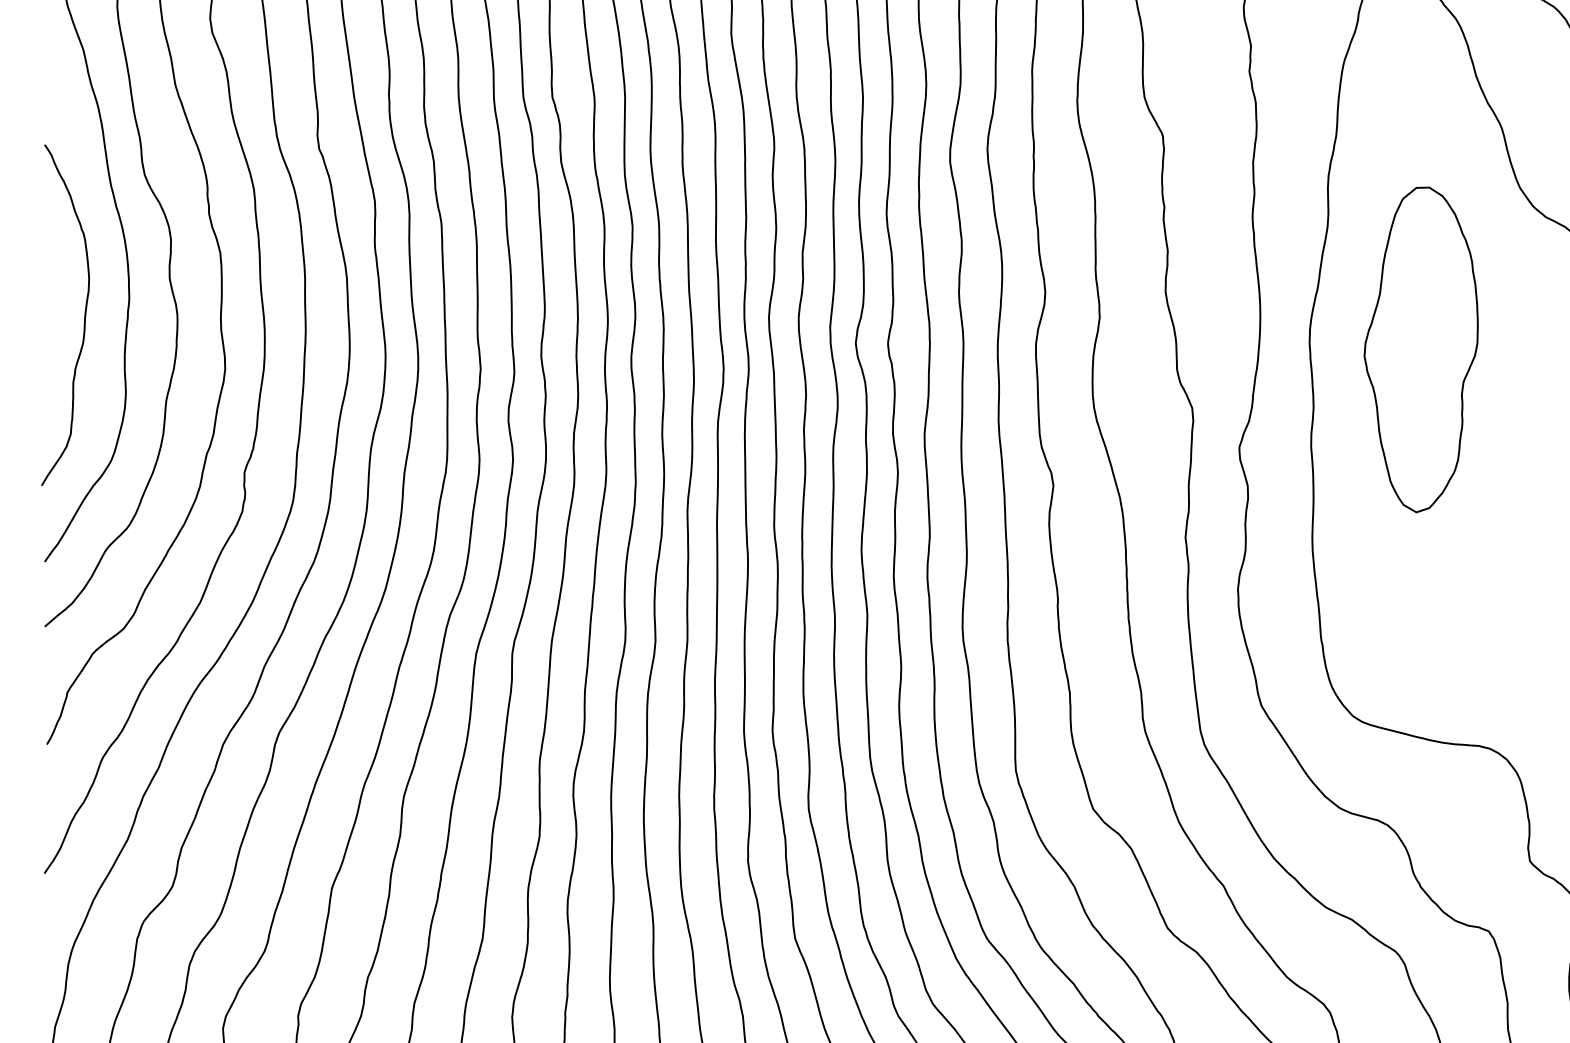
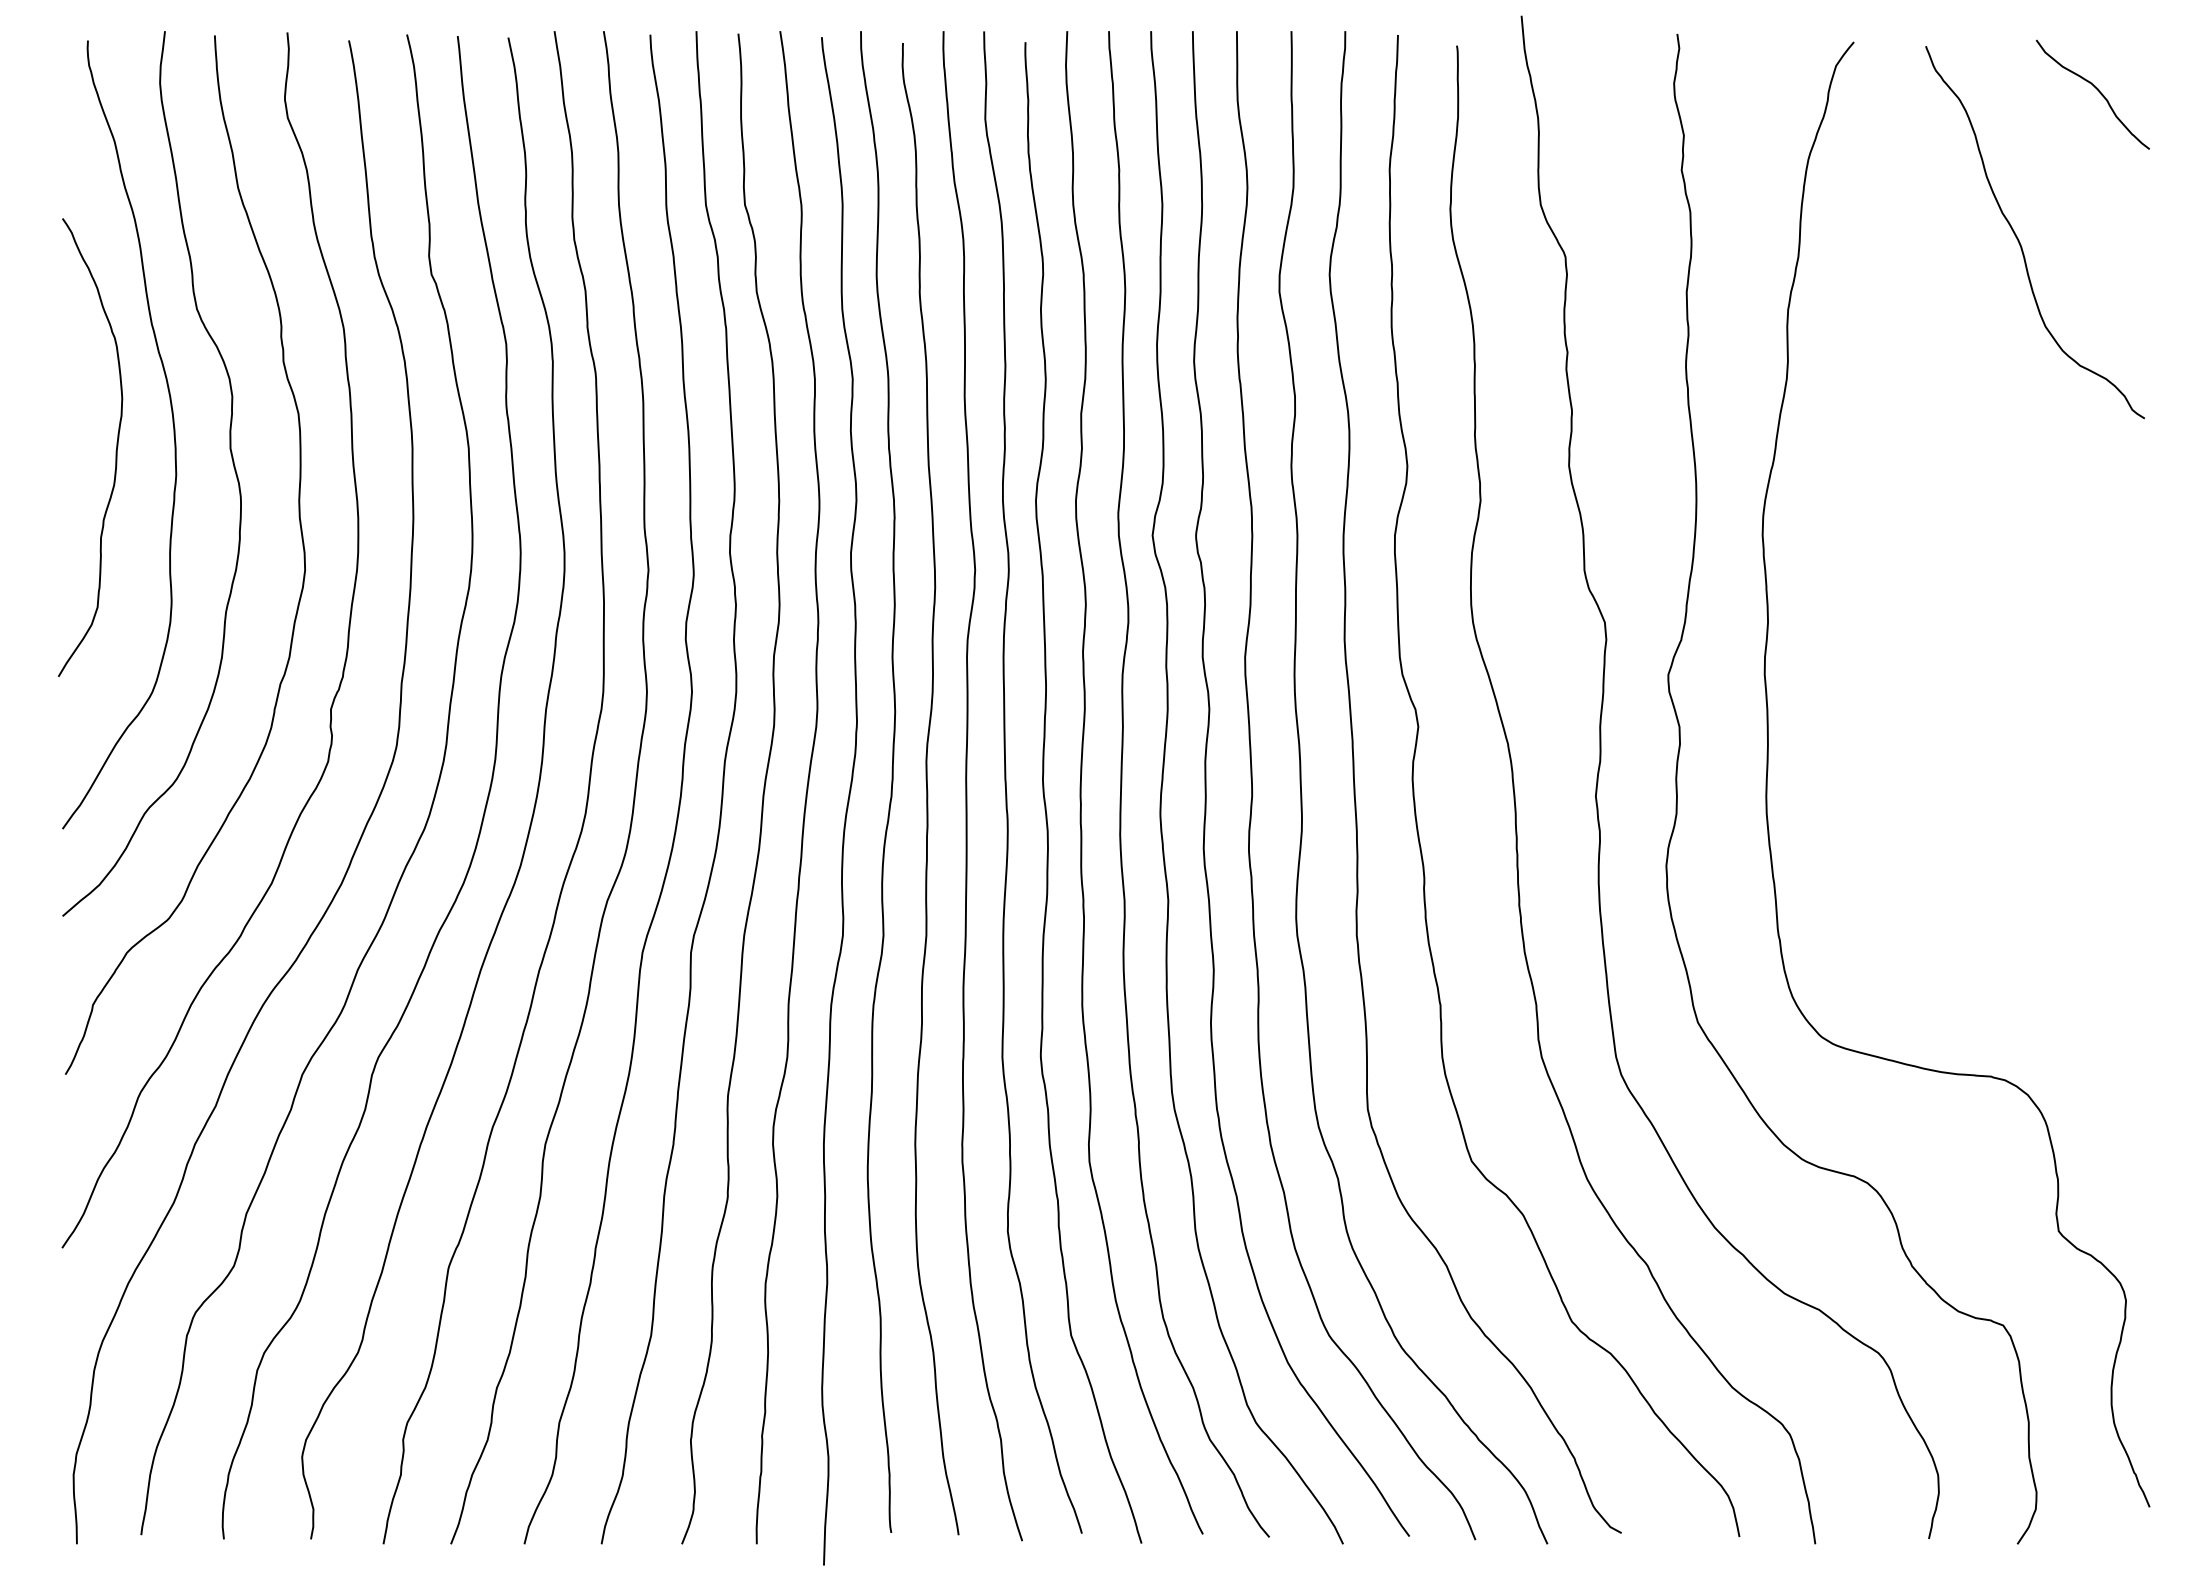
curve: (84, 317) -> (115, 450), moved
part: (1421, 350) -> (1912, 544), removed

